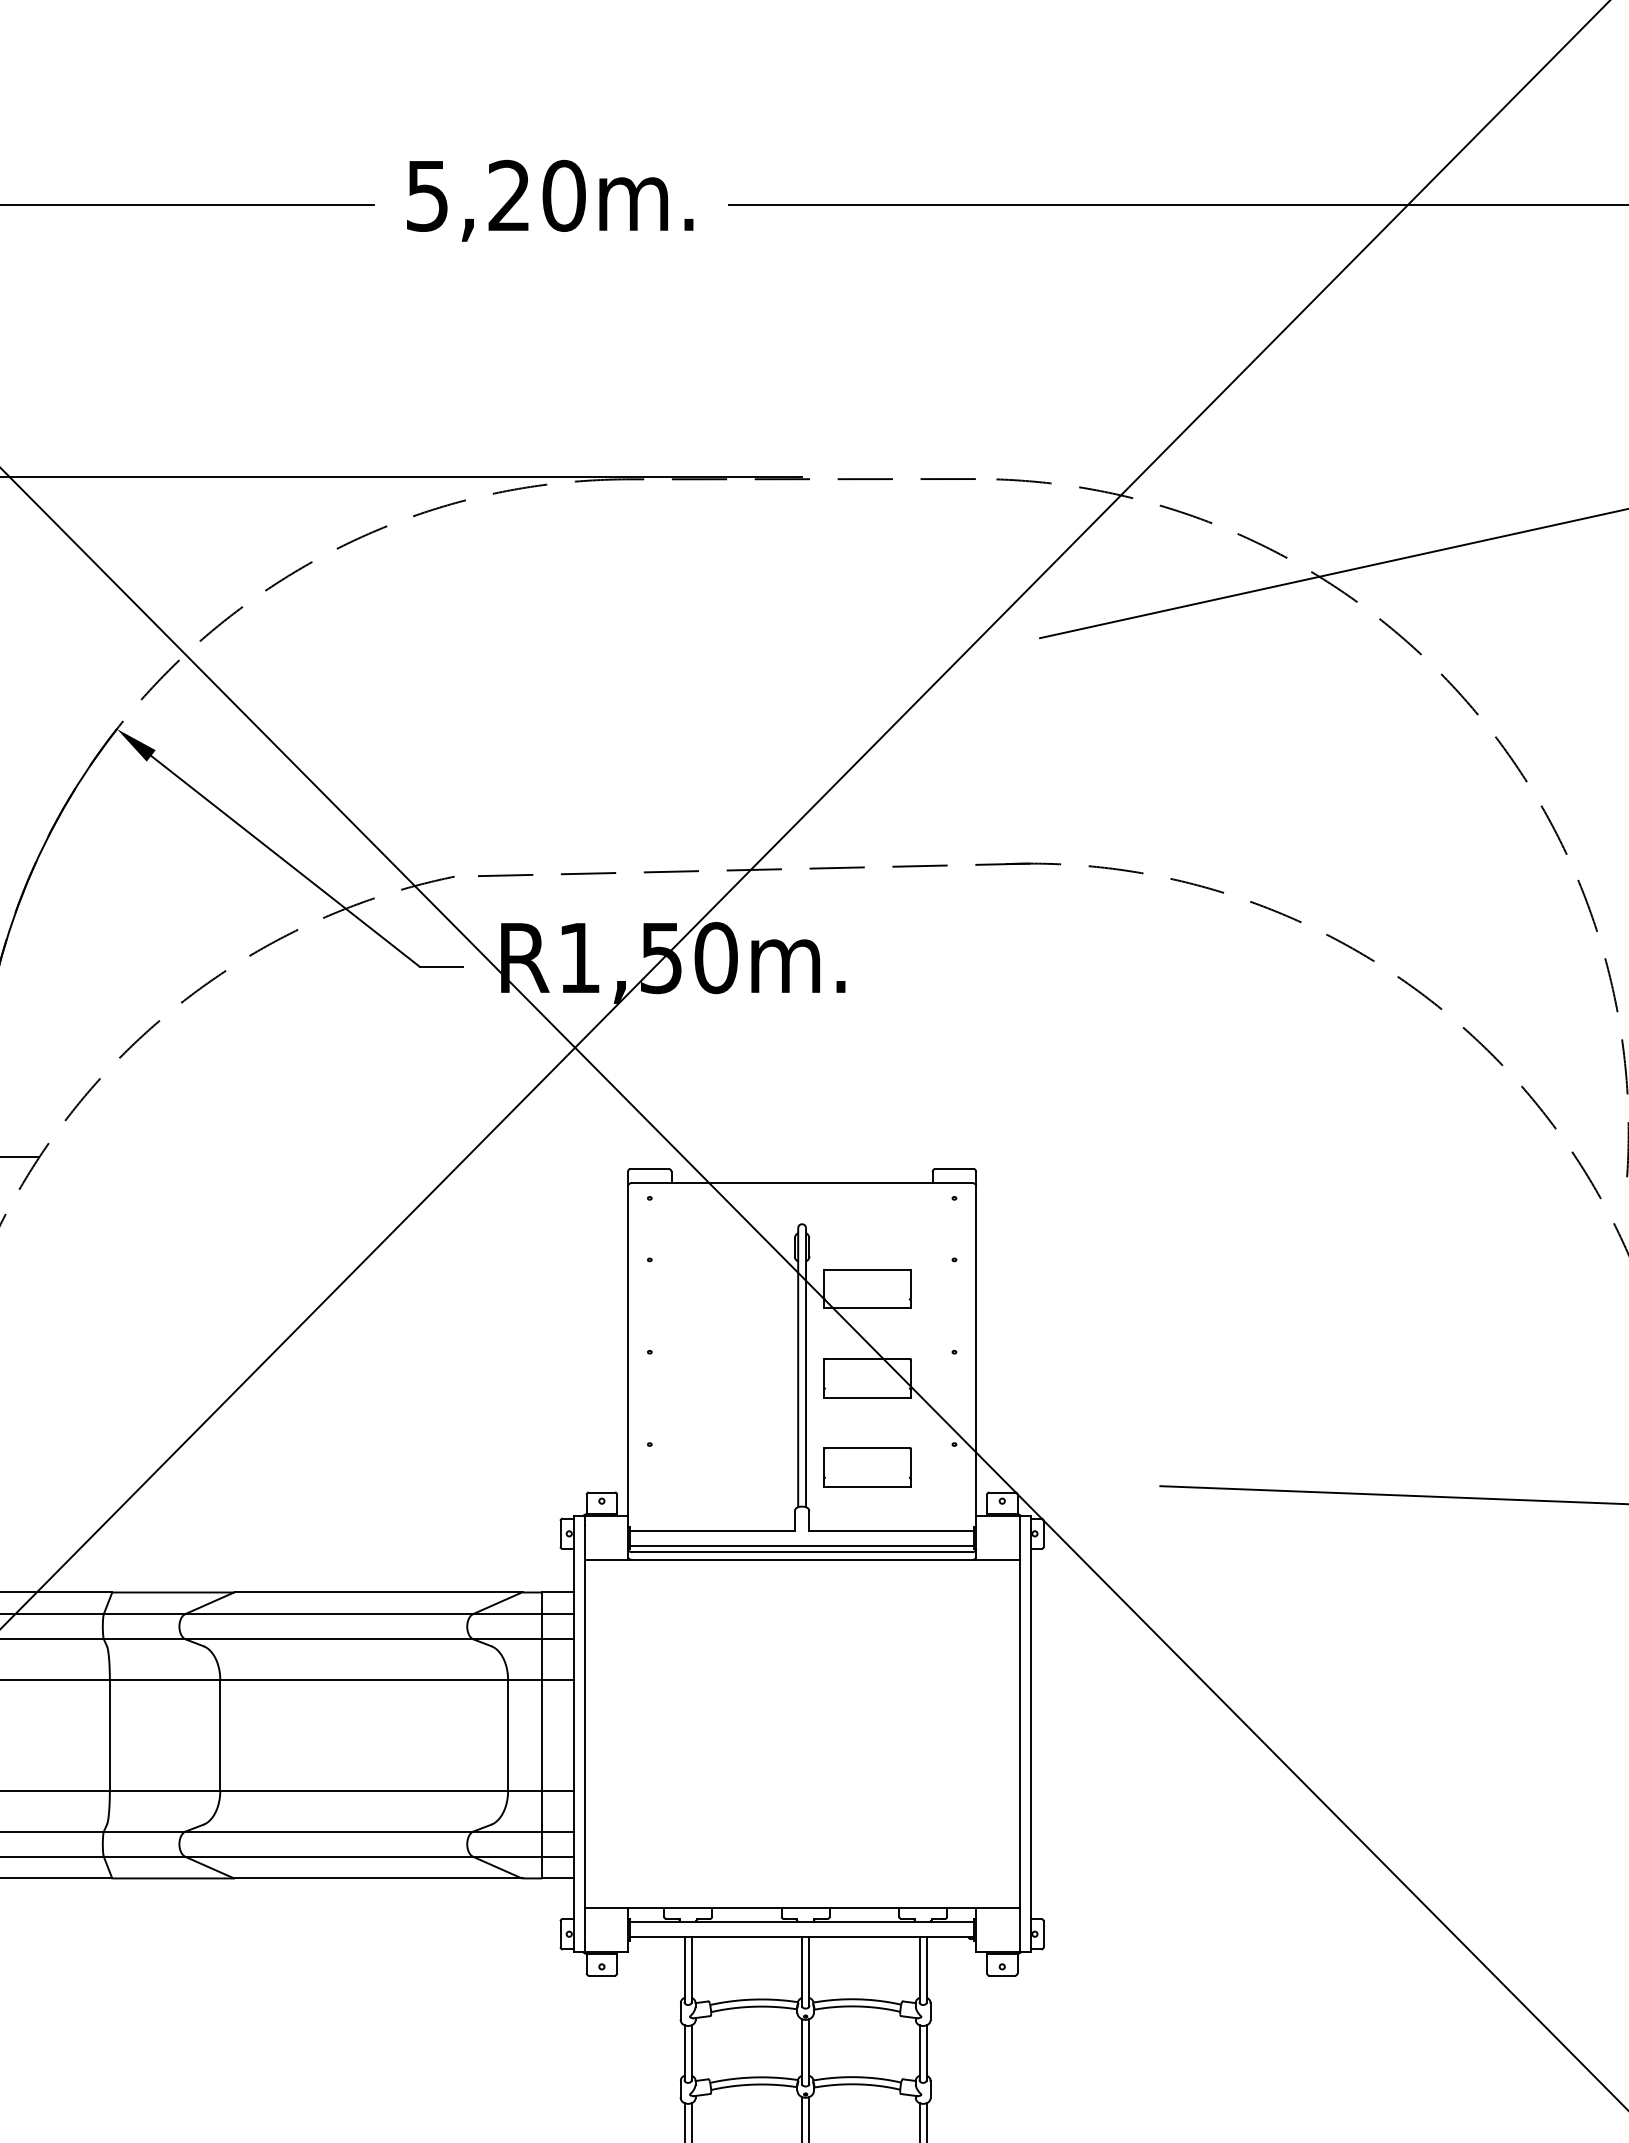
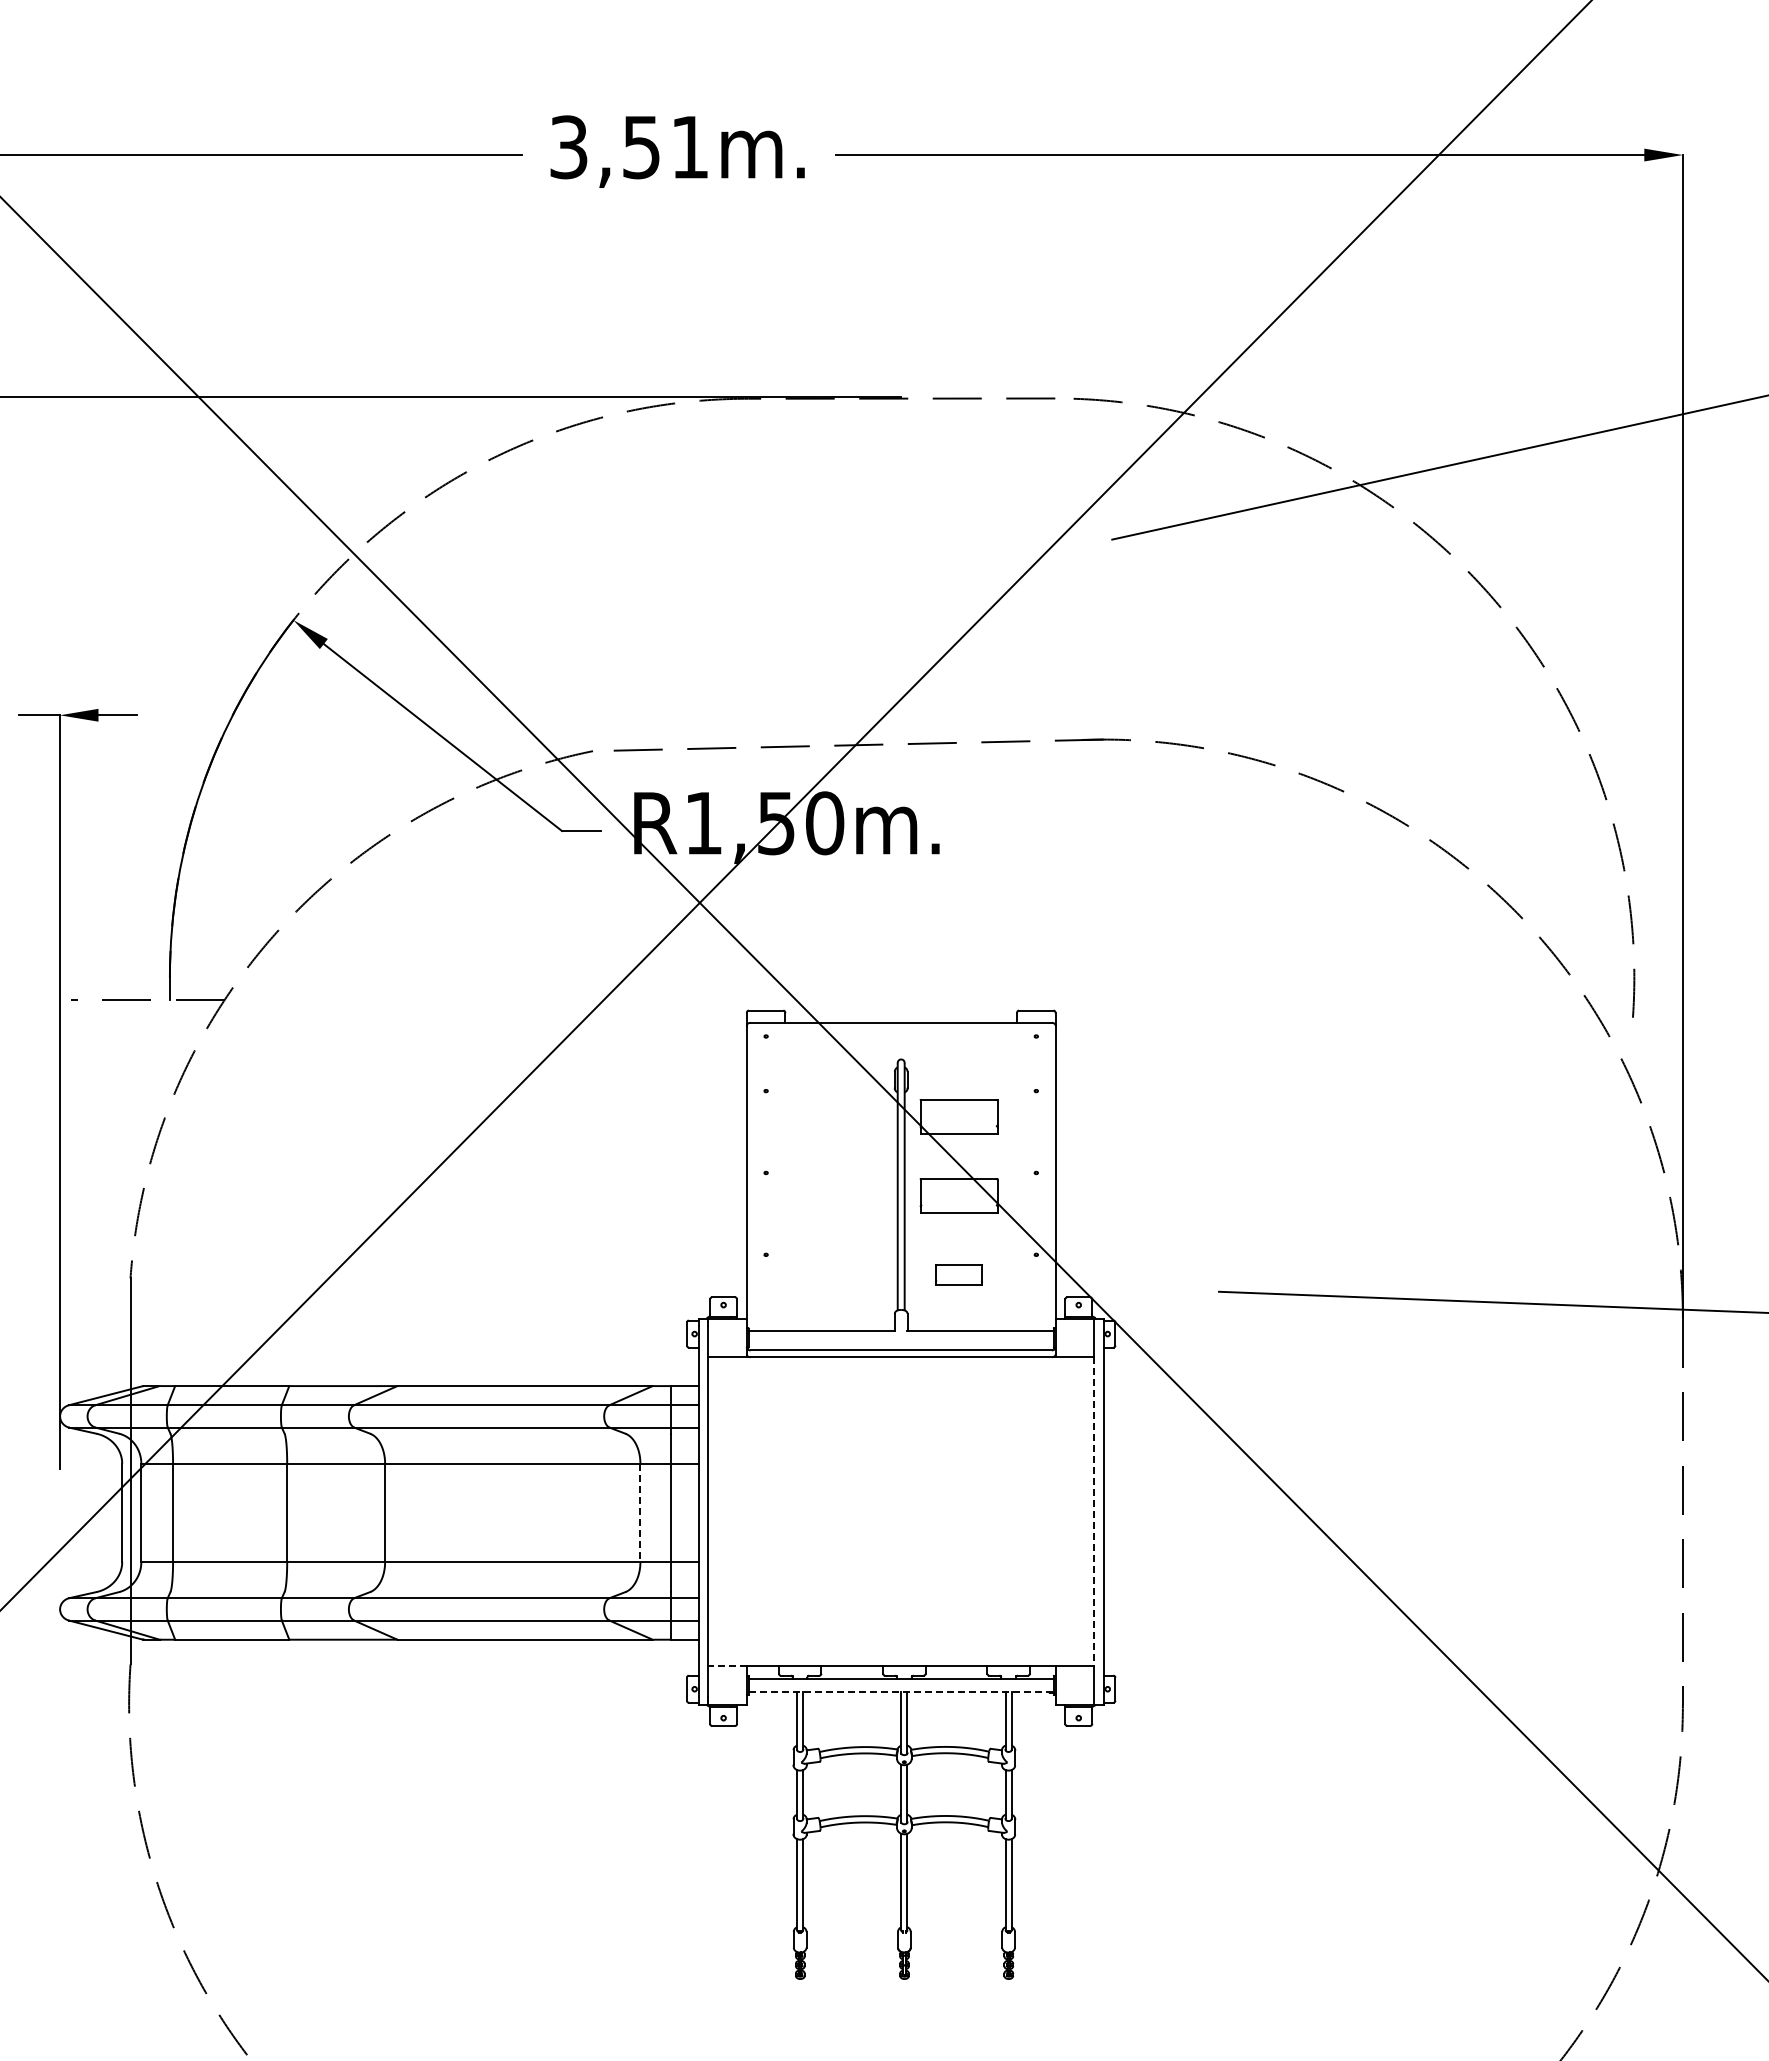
text: (496, 196) -> (630, 147), 5,20m. -> 3,51m.
part: (866, 1466) -> (958, 1274), size x0.6
line: (801, 1545) -> (900, 1344), removed
line: (1020, 1735) -> (1094, 1512), solid -> dashed
line: (508, 1736) -> (640, 1513), solid -> dashed
line: (605, 1908) -> (726, 1666), solid -> dashed
line: (802, 1936) -> (901, 1691), solid -> dashed

